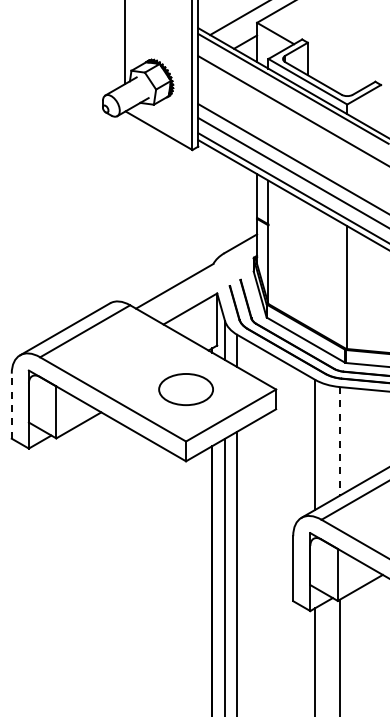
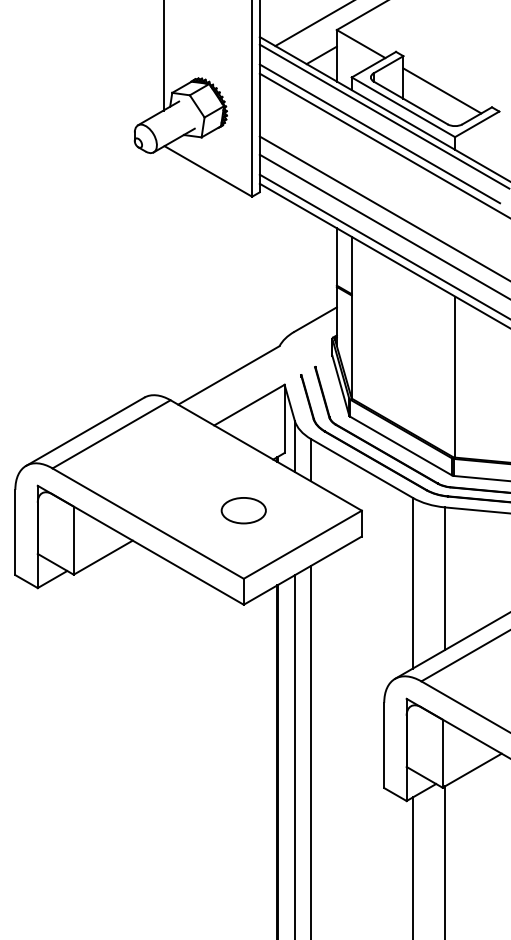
line: (337, 69) -> (442, 91), added
line: (289, 101) -> (379, 133), added
part: (185, 389) -> (243, 510), size x0.62
line: (11, 406) -> (14, 532), dashed -> solid
line: (339, 441) -> (444, 578), dashed -> solid

